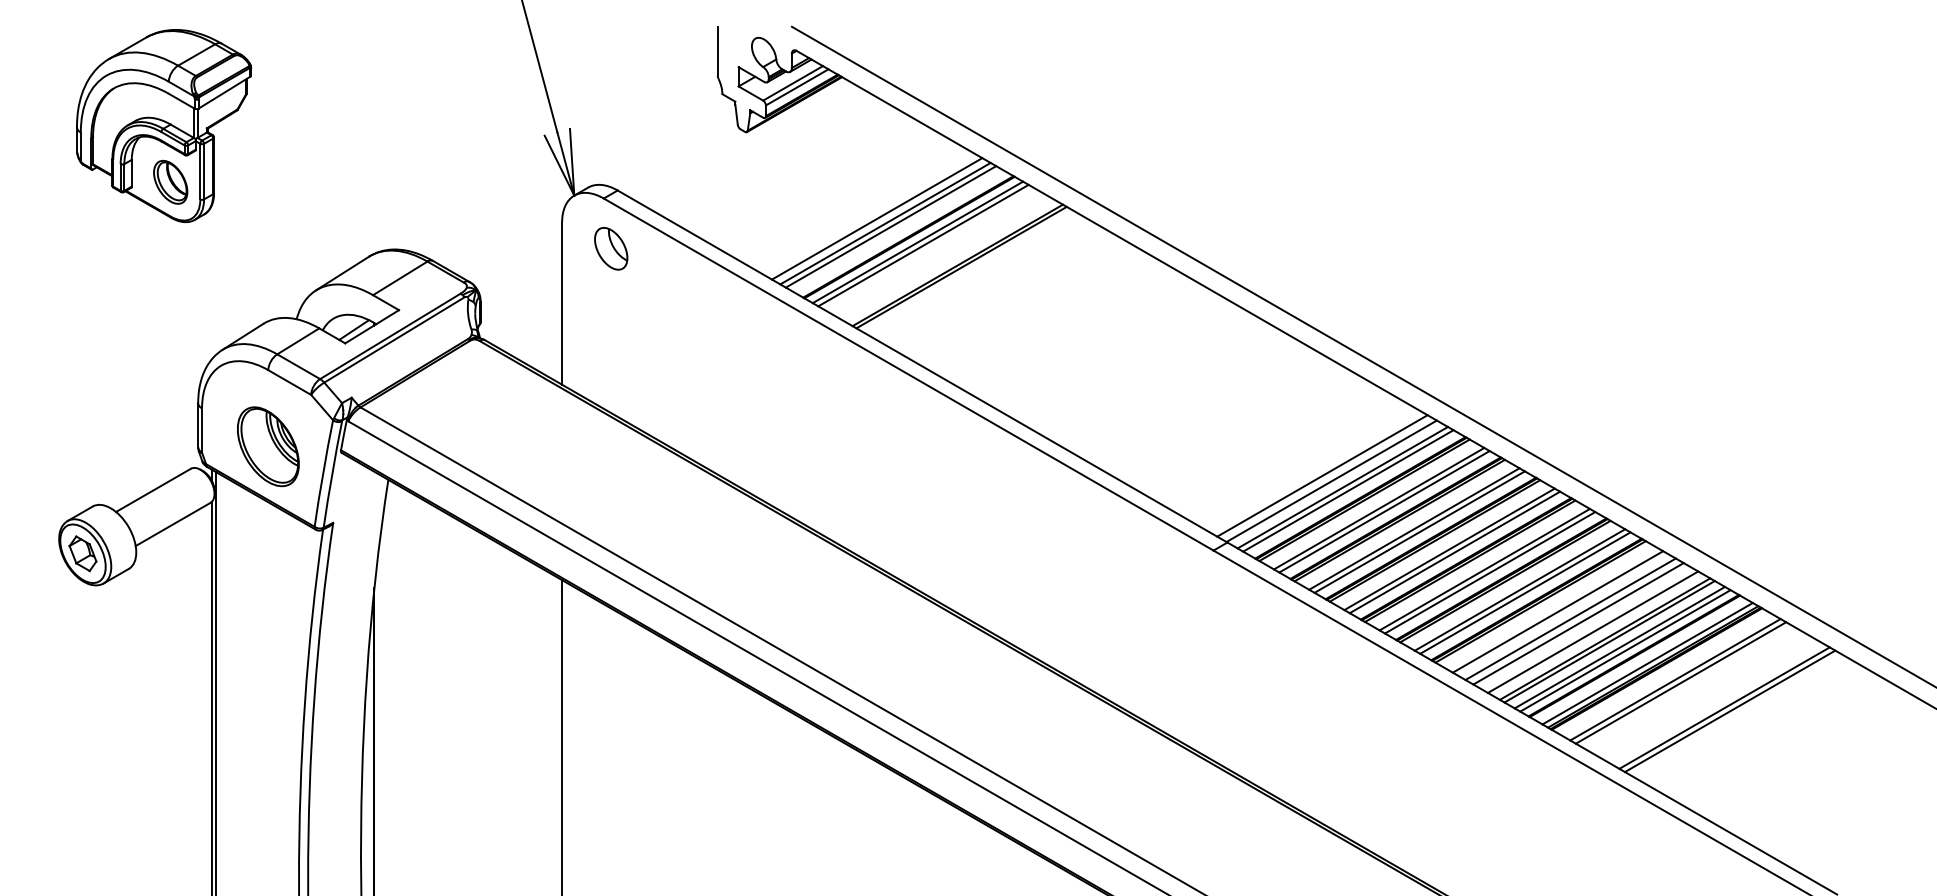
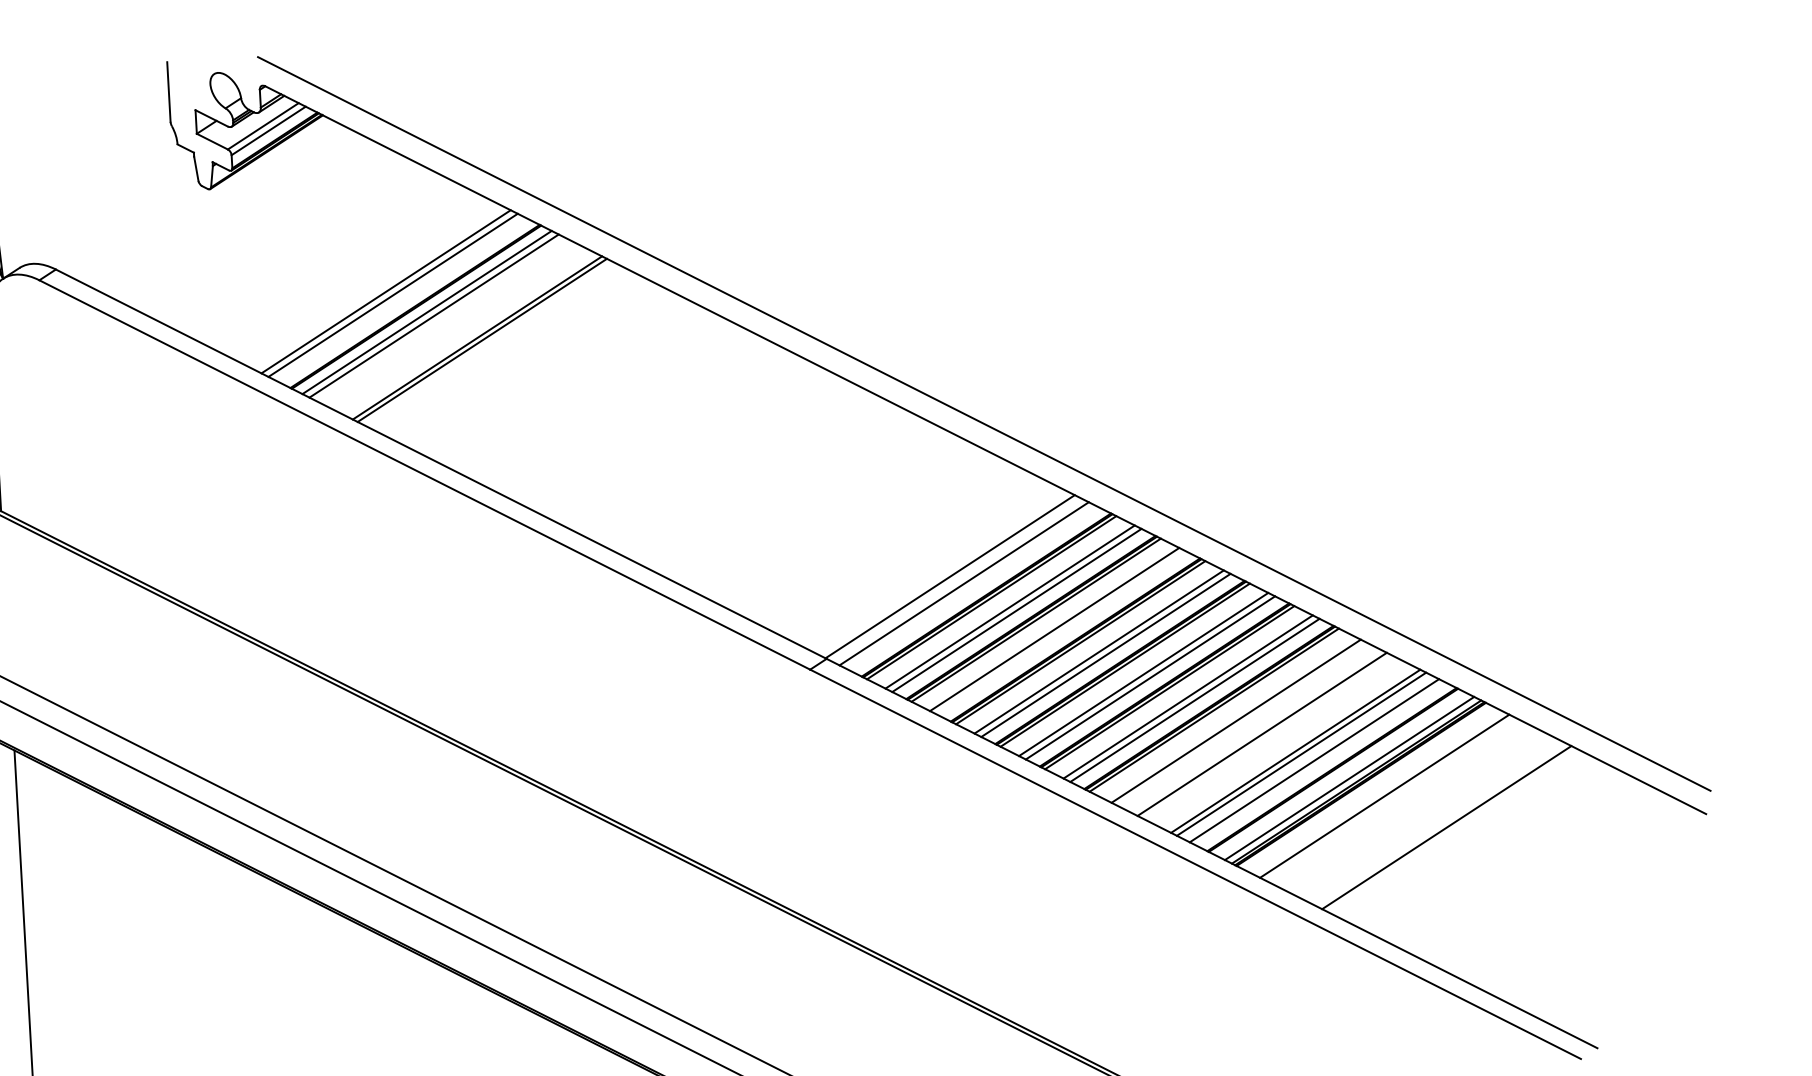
line: (876, 218) -> (374, 286), removed
part: (611, 248) -> (52, 340), removed
line: (1322, 475) -> (938, 570), removed
line: (1348, 490) -> (971, 586), removed
line: (1419, 531) -> (1061, 632), removed
line: (1570, 618) -> (1251, 728), removed
line: (1592, 631) -> (1279, 742), removed
line: (1625, 650) -> (1321, 763), removed
line: (1680, 682) -> (1391, 799), removed
line: (1729, 711) -> (1453, 831), removed

